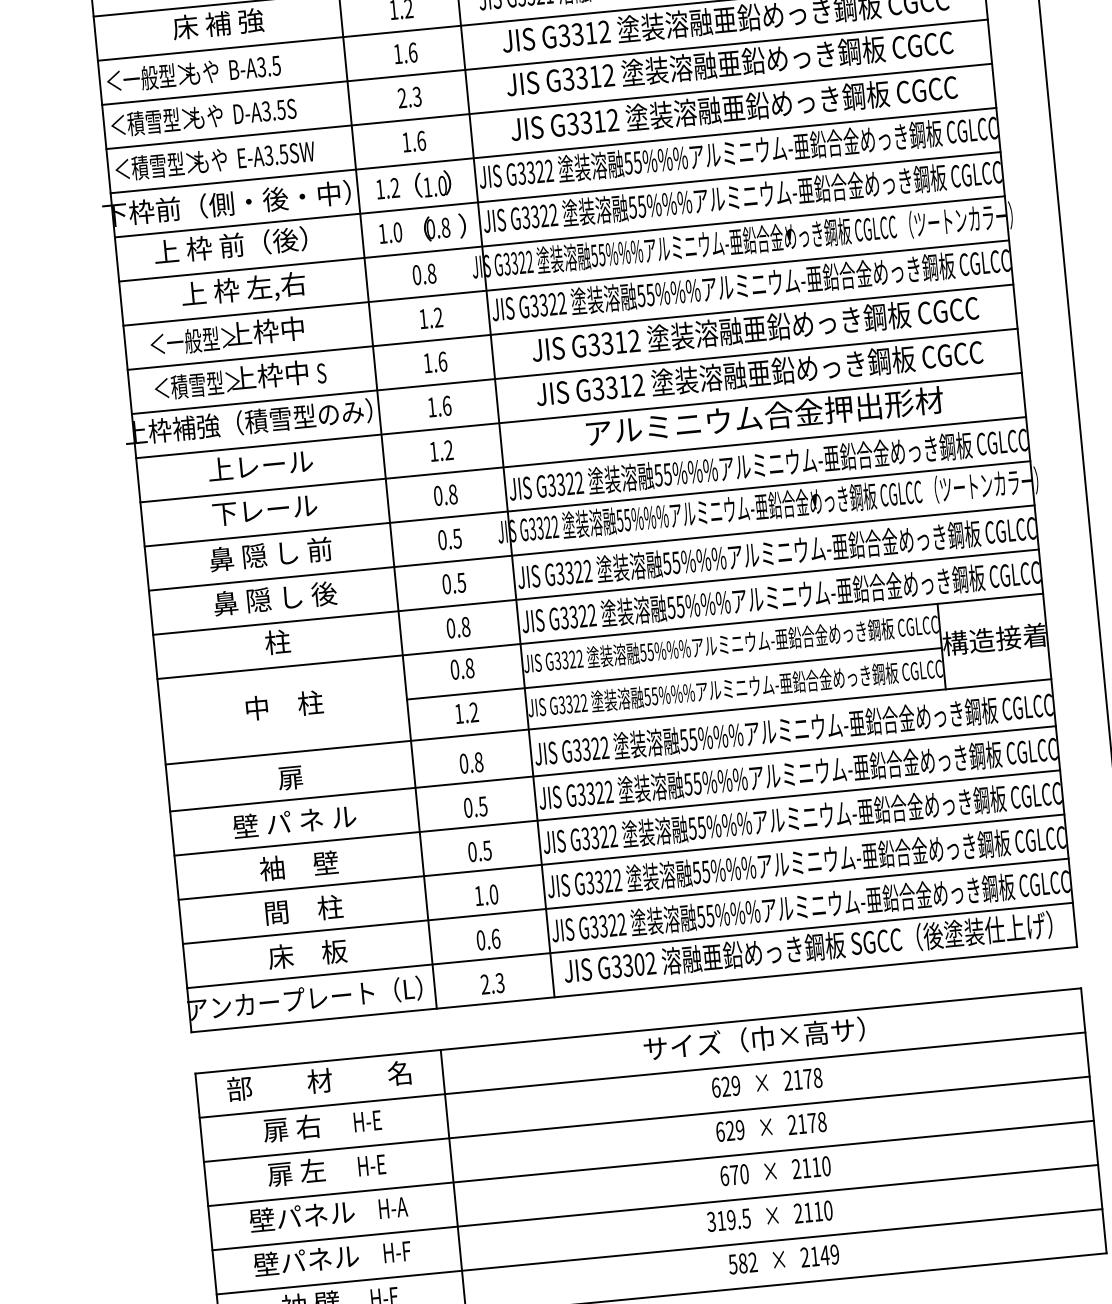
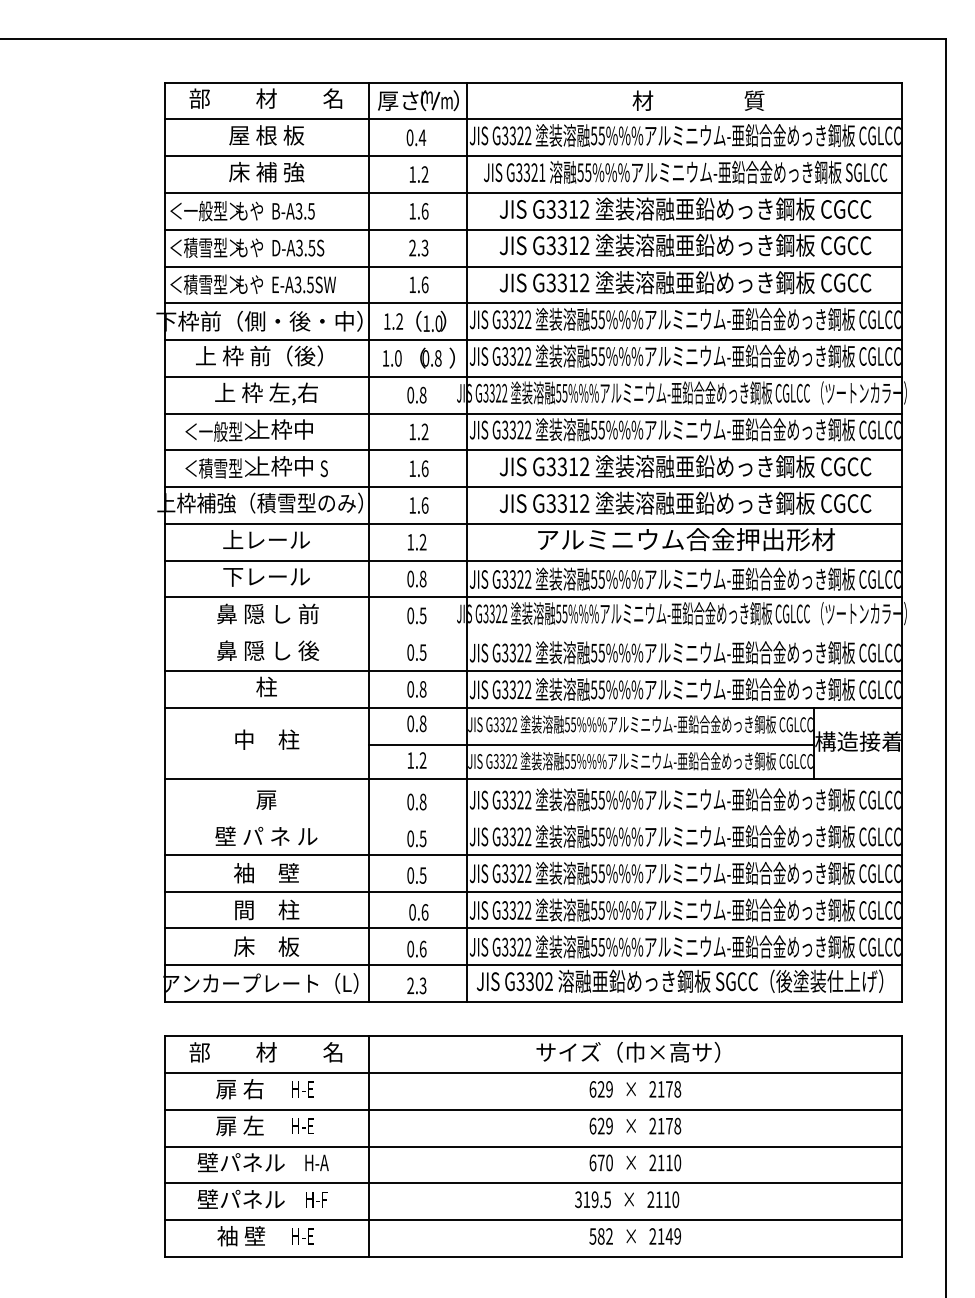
line: (590, 548) -> (532, 634), removed
line: (612, 769) -> (532, 818), removed
text: (486, 895) -> (418, 912), 1.0 -> 0.6

